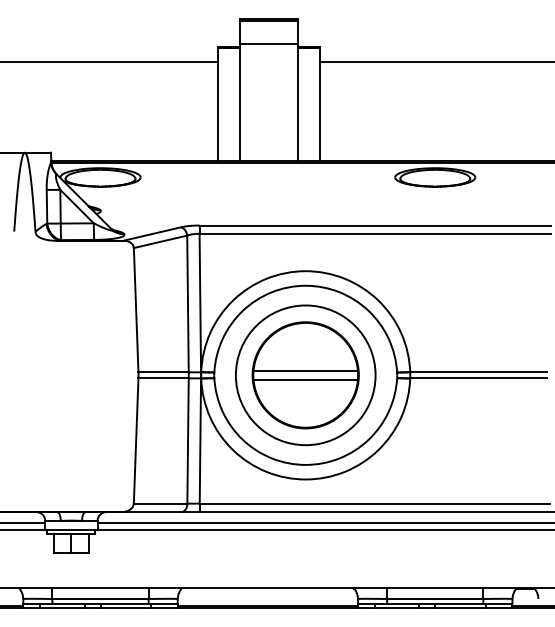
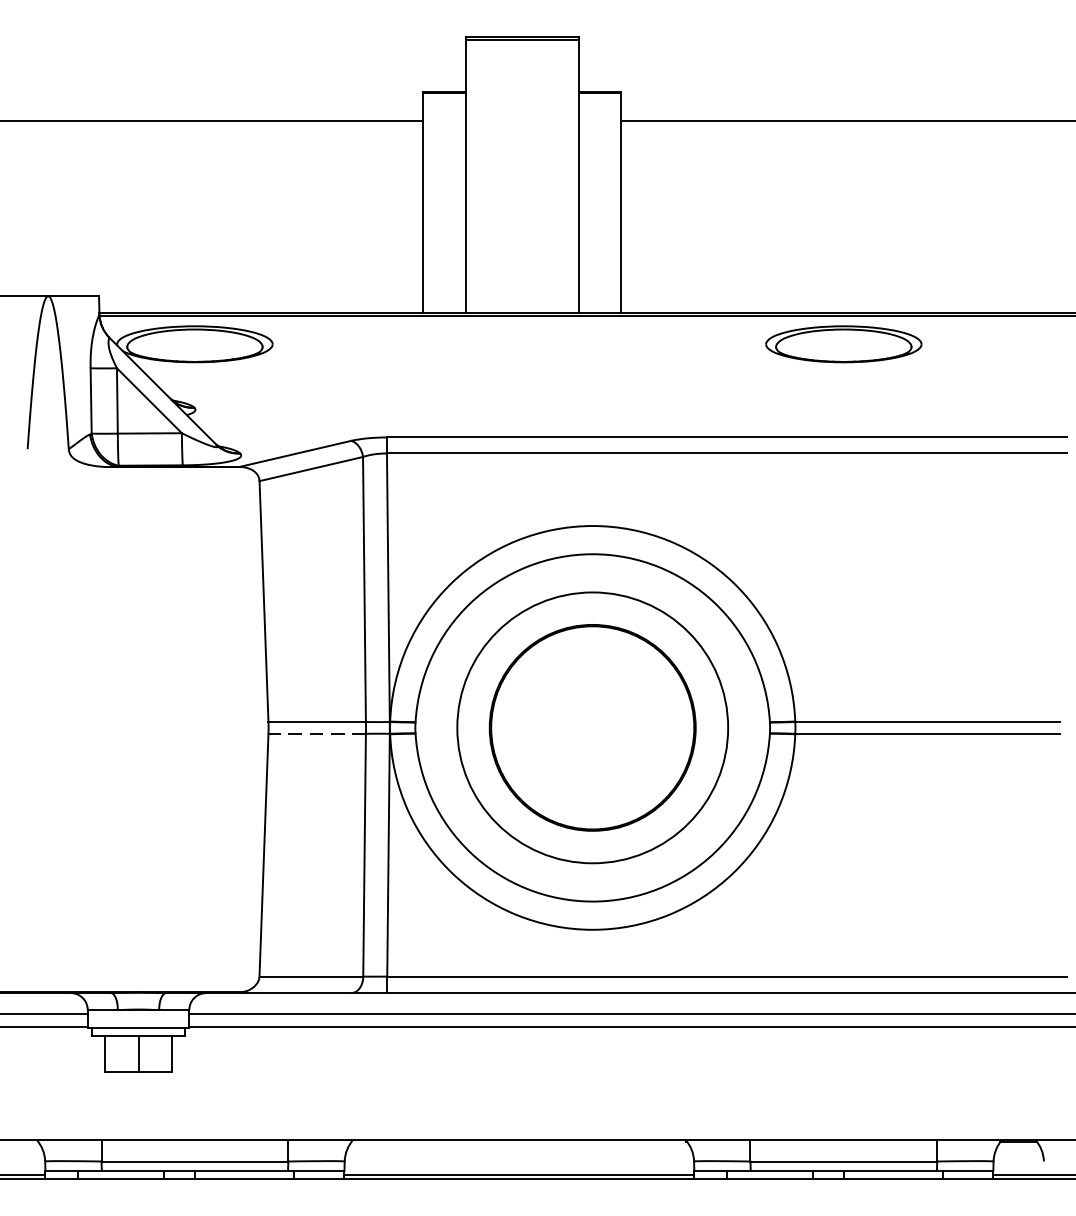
line: (269, 44) -> (522, 86), removed
line: (305, 371) -> (592, 720), removed
line: (163, 378) -> (316, 734), solid -> dashed
line: (305, 379) -> (592, 735), removed

